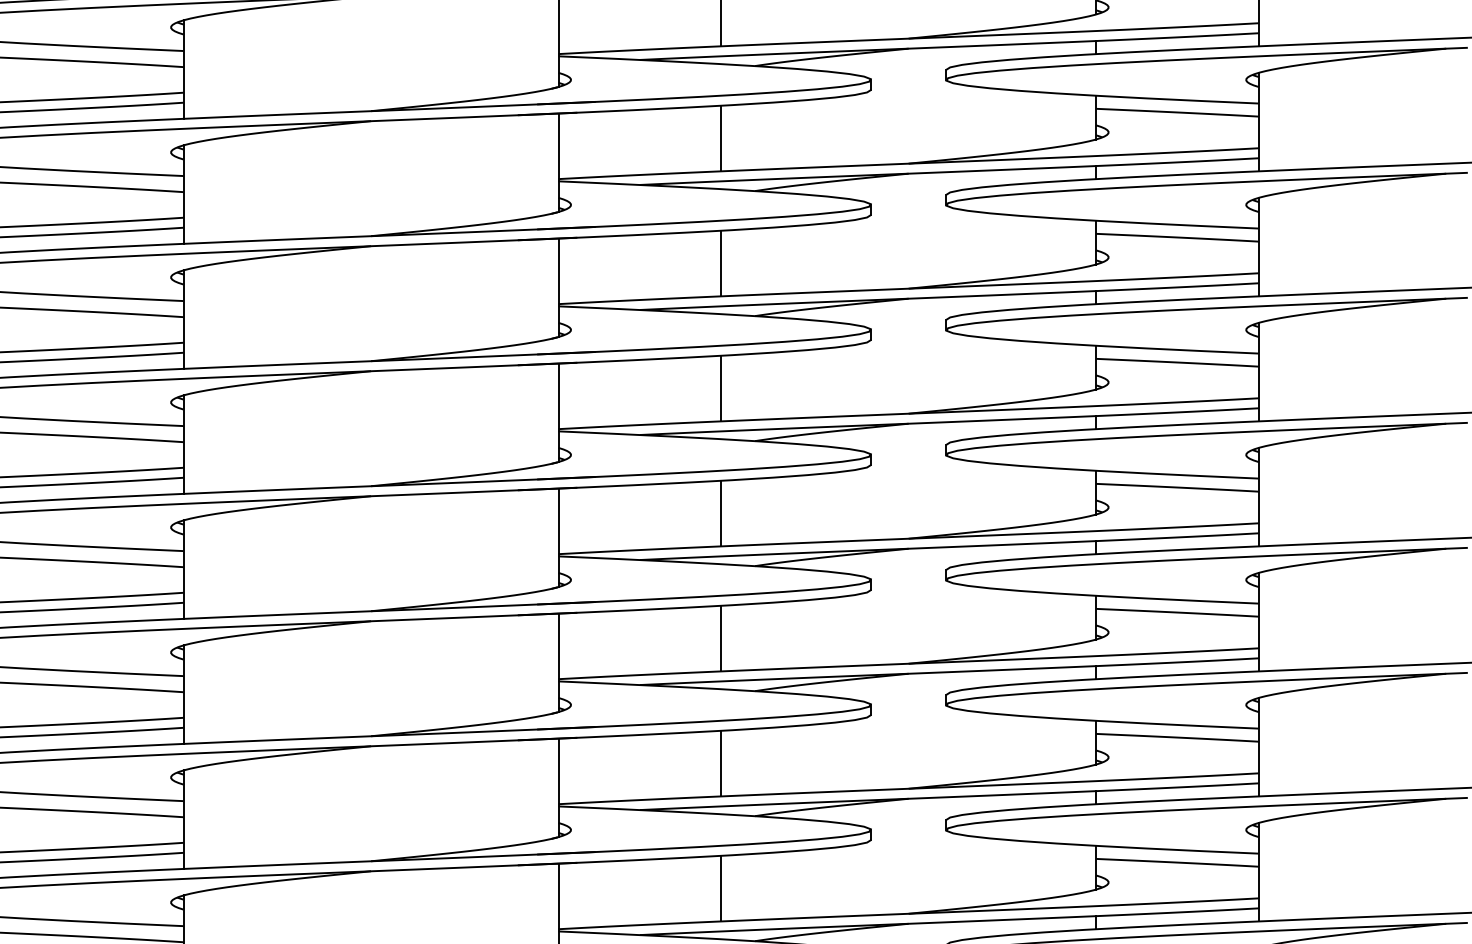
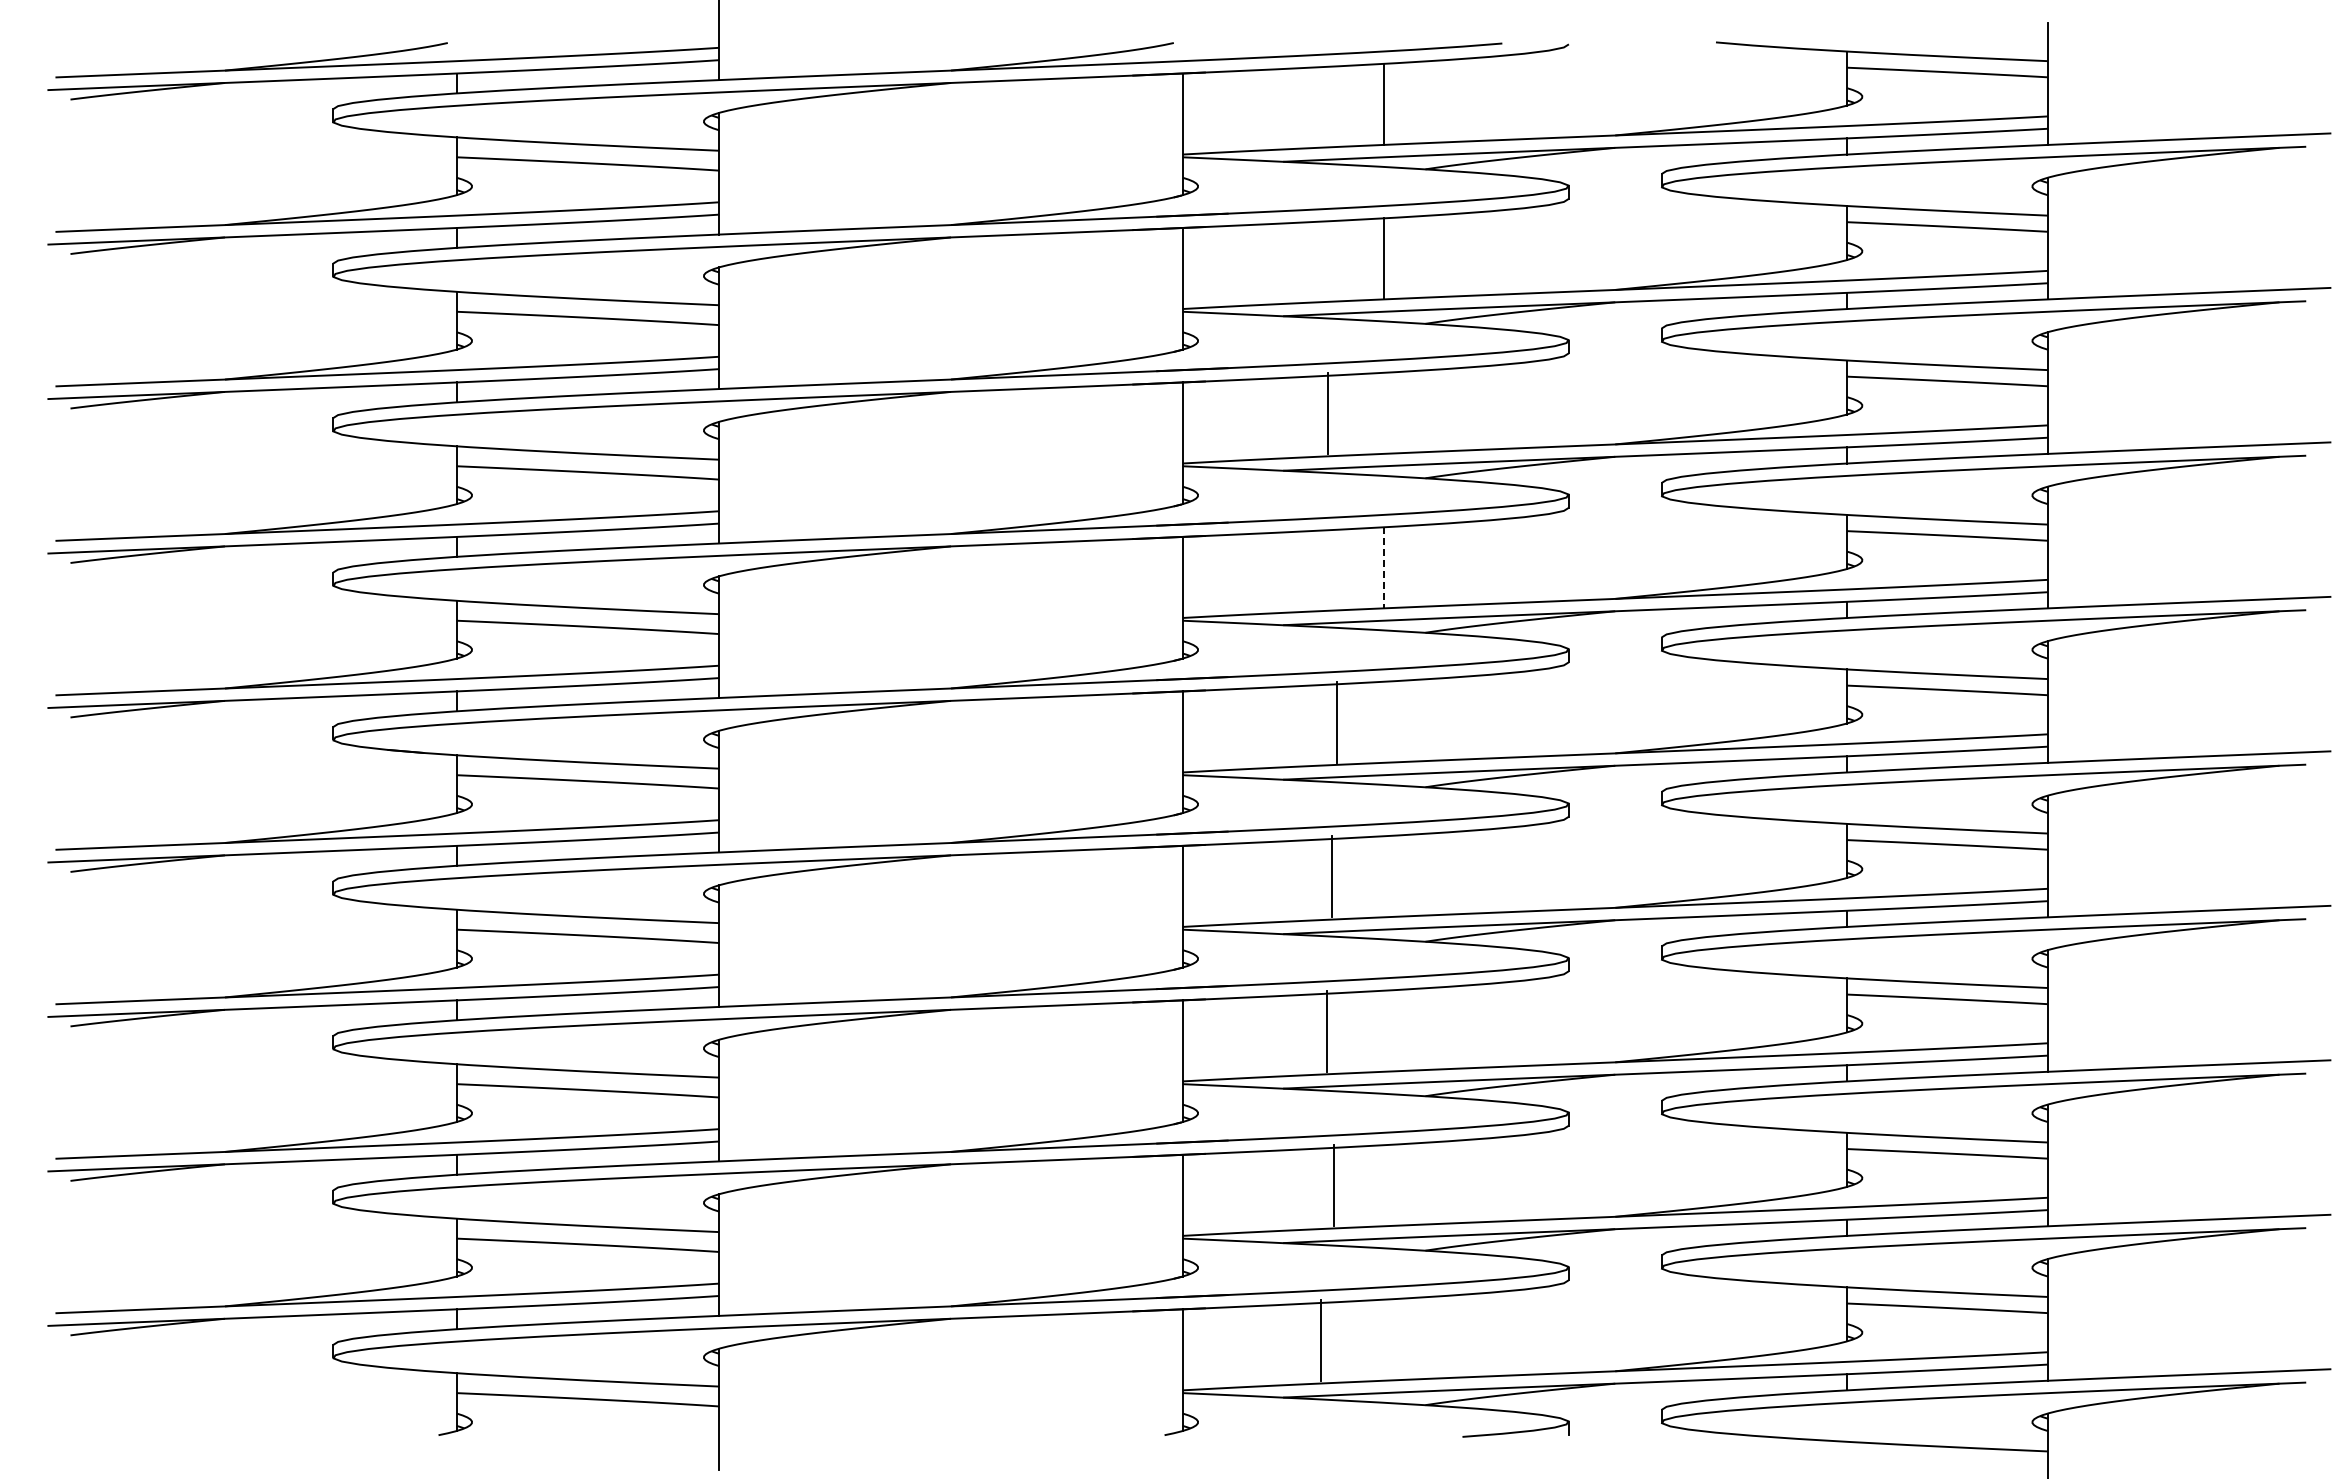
line: (721, 137) -> (1327, 412), moved
line: (721, 263) -> (1383, 567), solid -> dashed
line: (721, 387) -> (1336, 721), moved
line: (721, 513) -> (1331, 876), moved
line: (721, 637) -> (1326, 1030), moved
line: (721, 763) -> (1333, 1185), moved
line: (721, 888) -> (1320, 1339), moved

